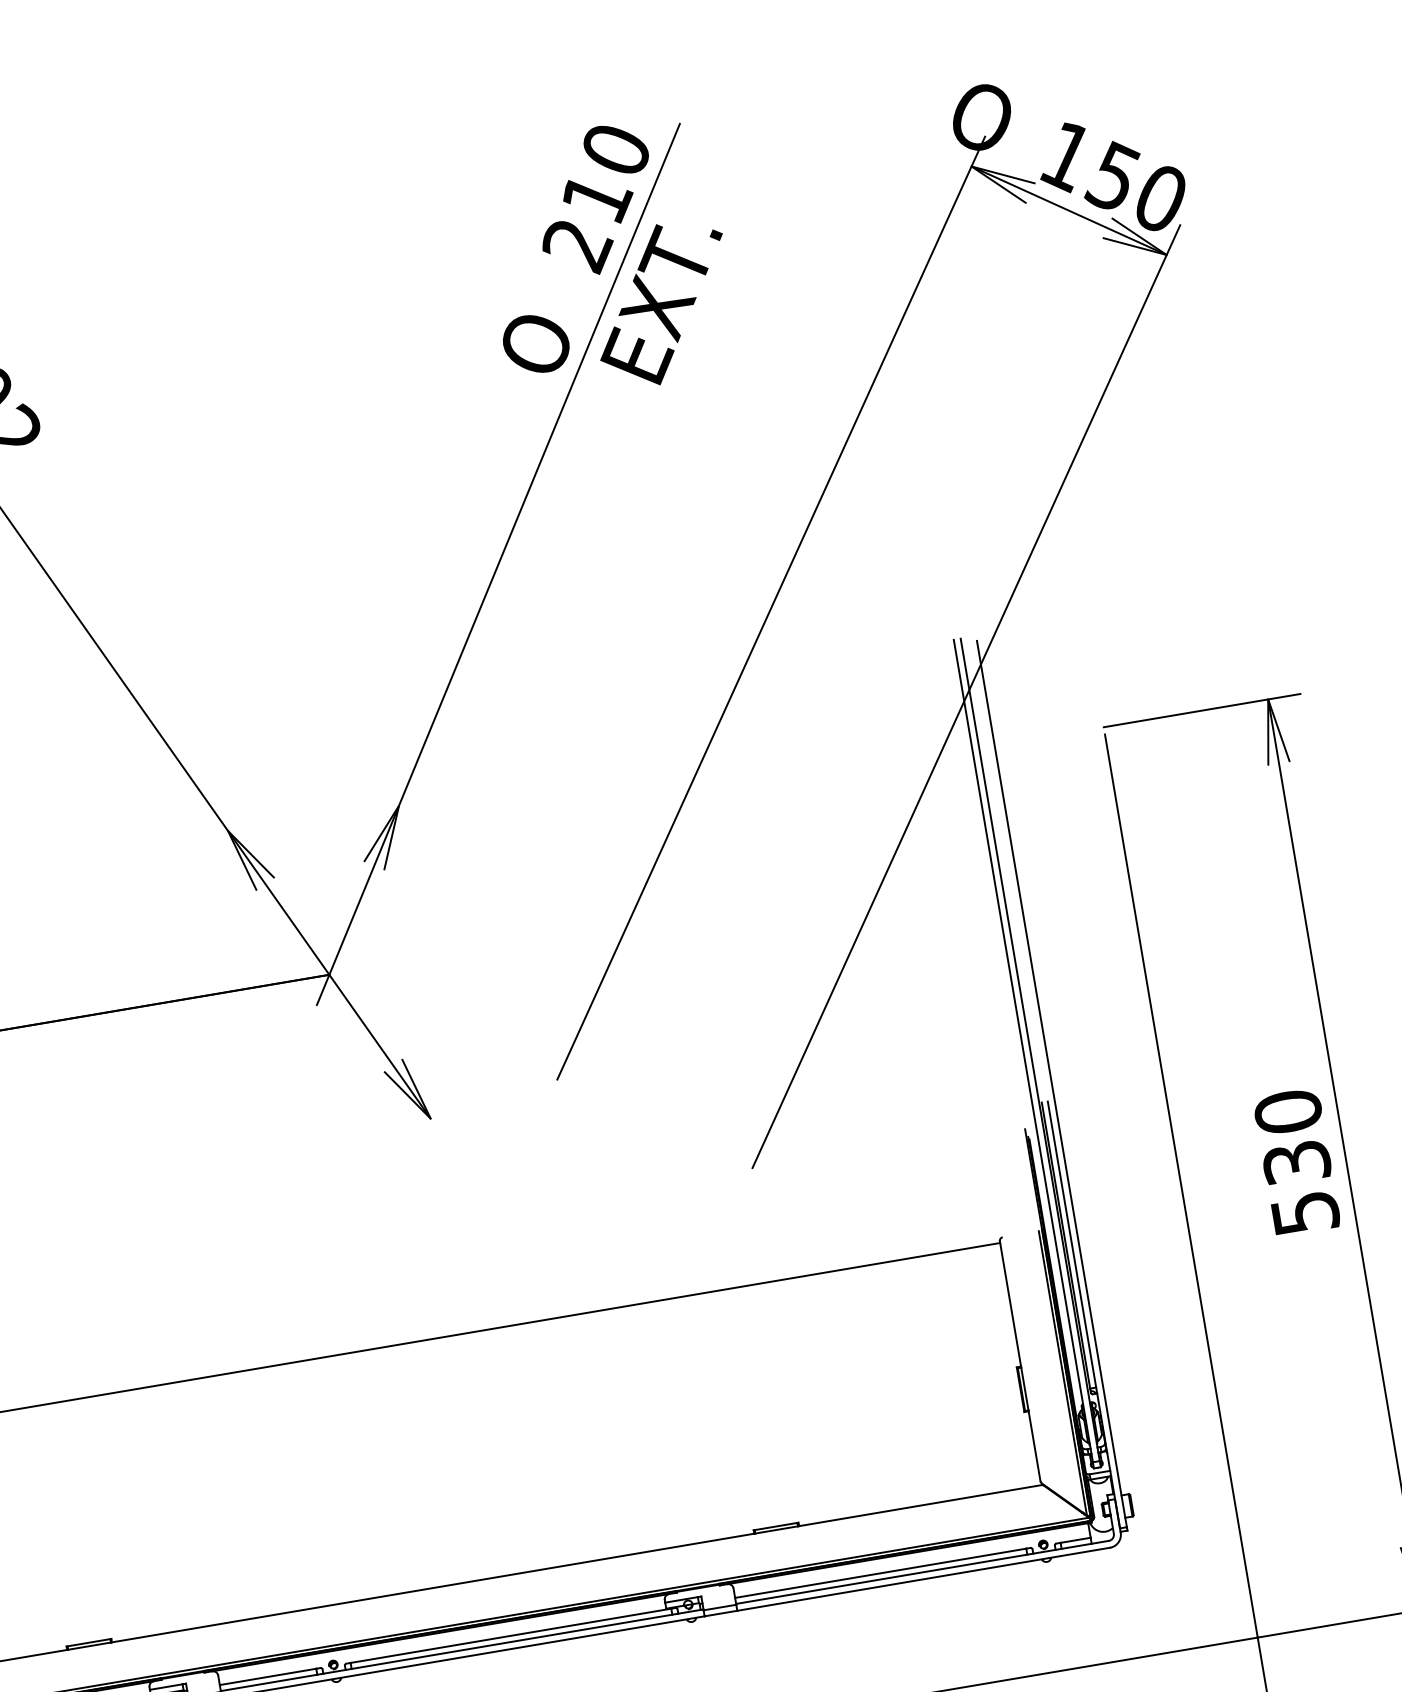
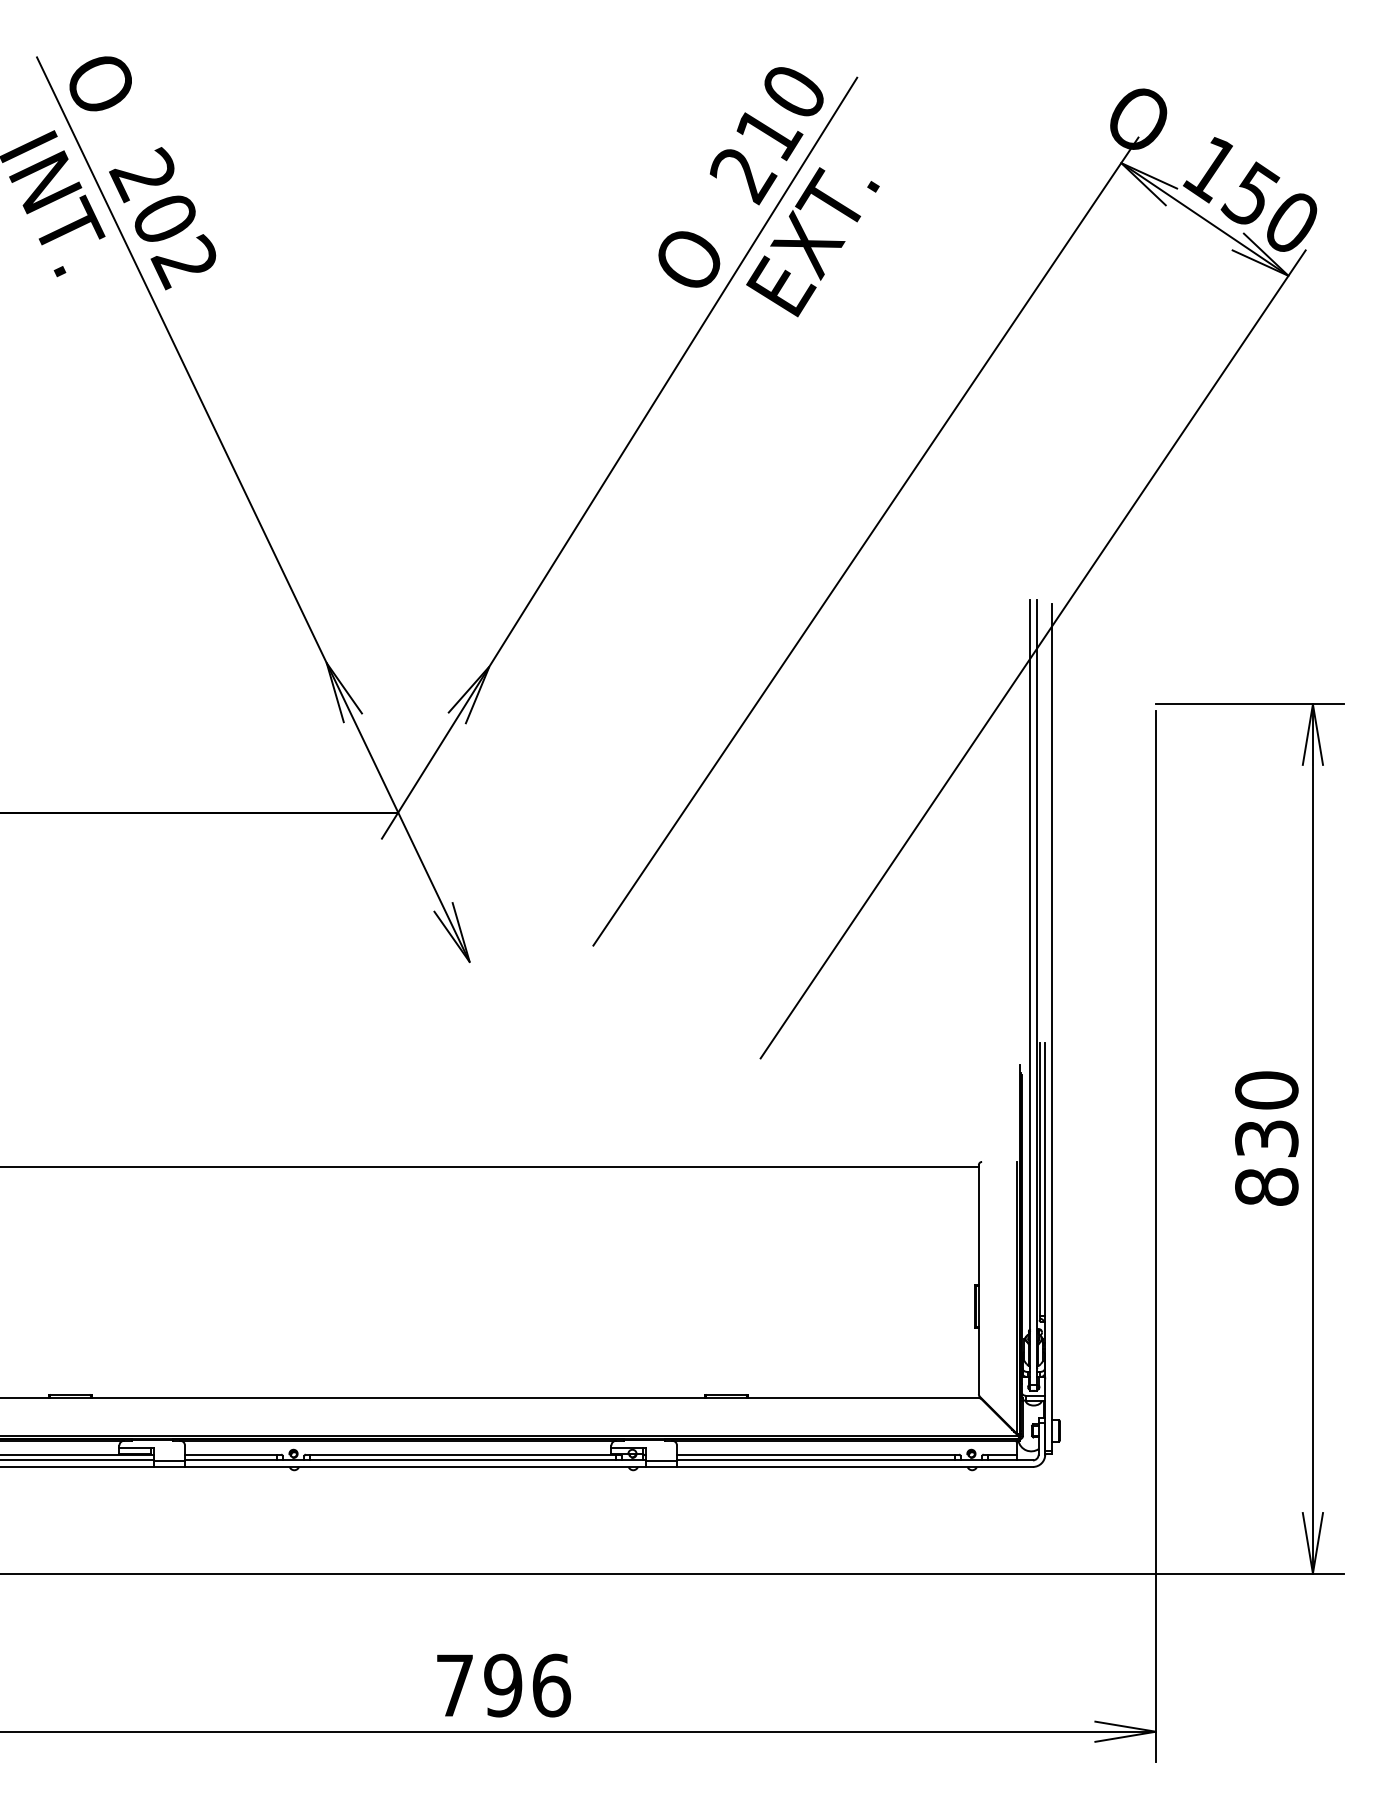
text: (1304, 1212) -> (1266, 1186), 530 -> 830

